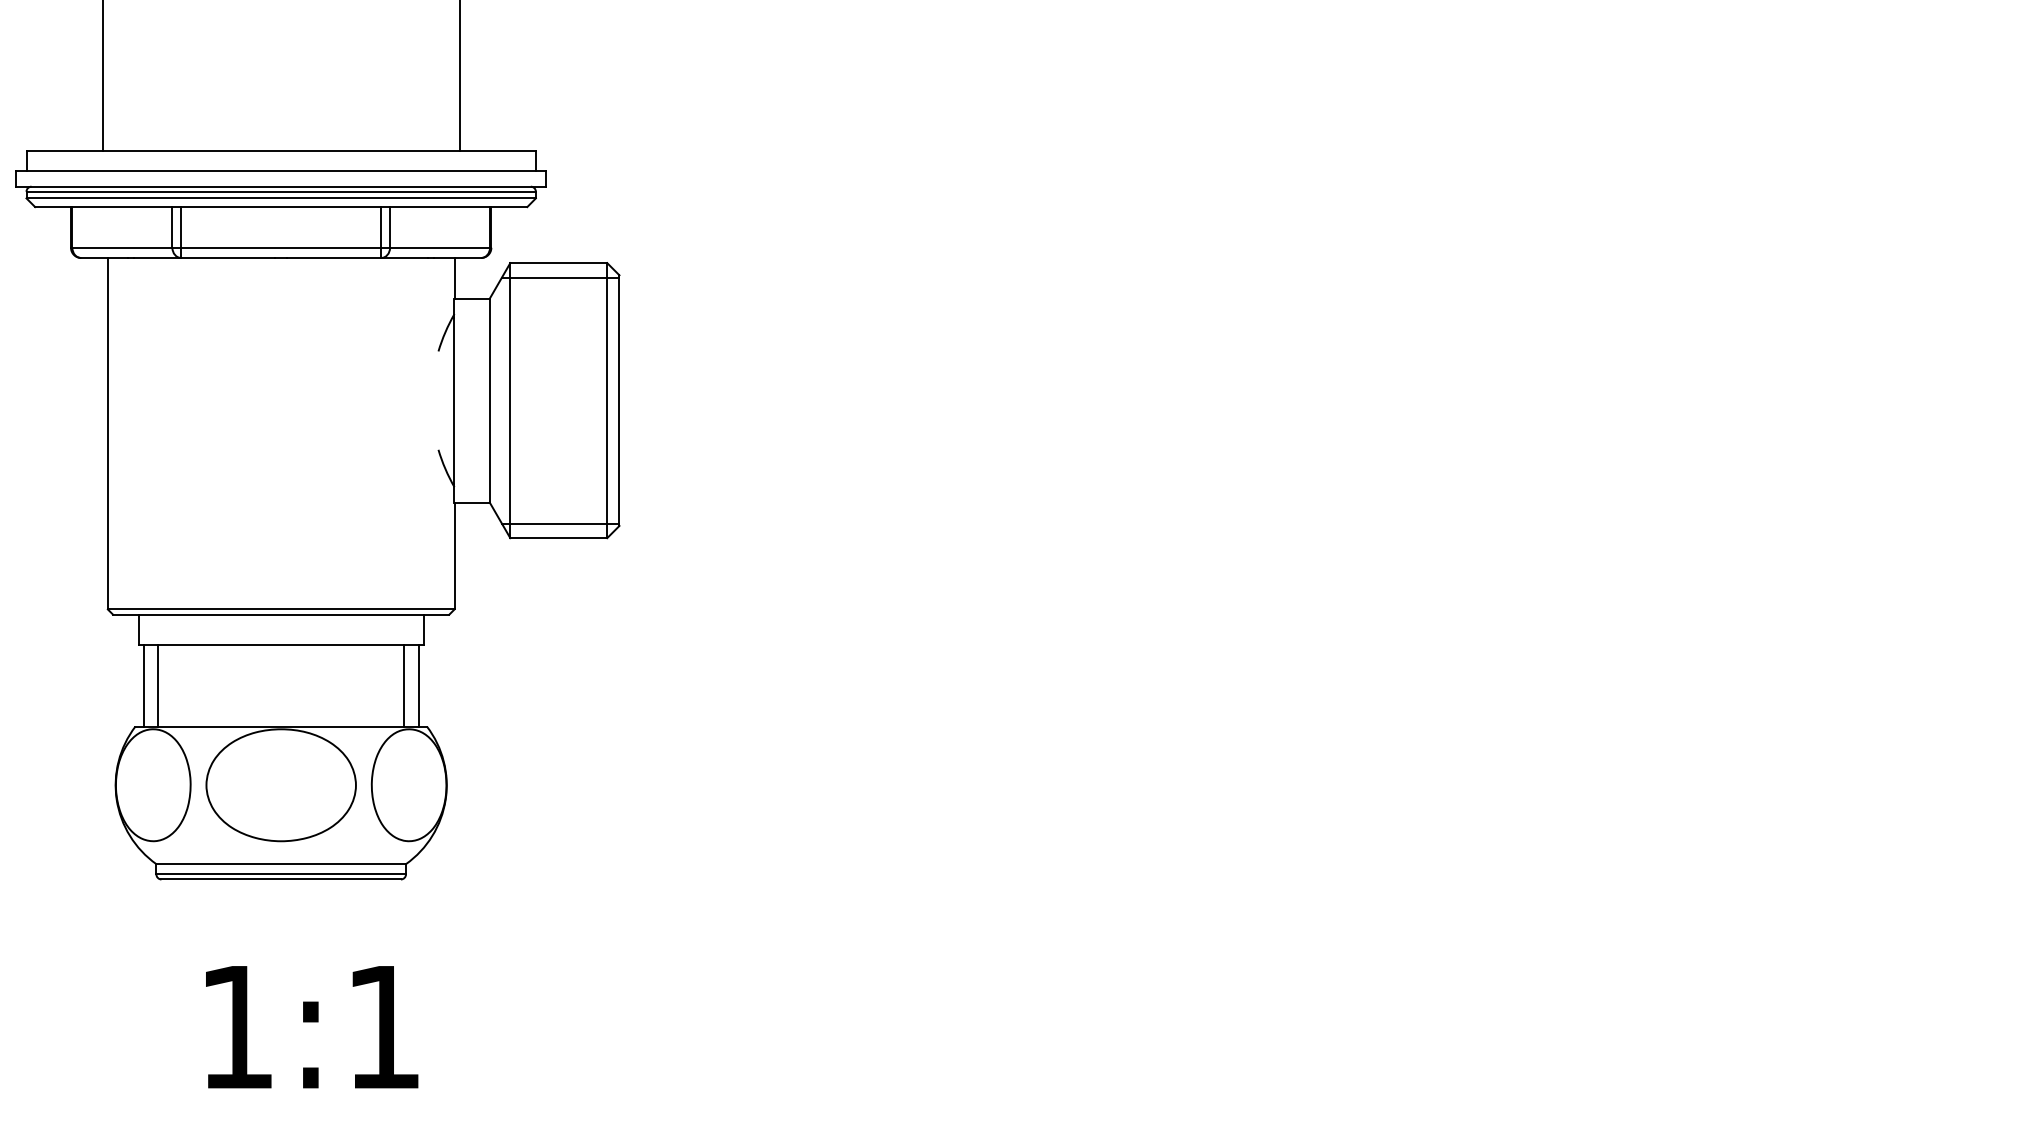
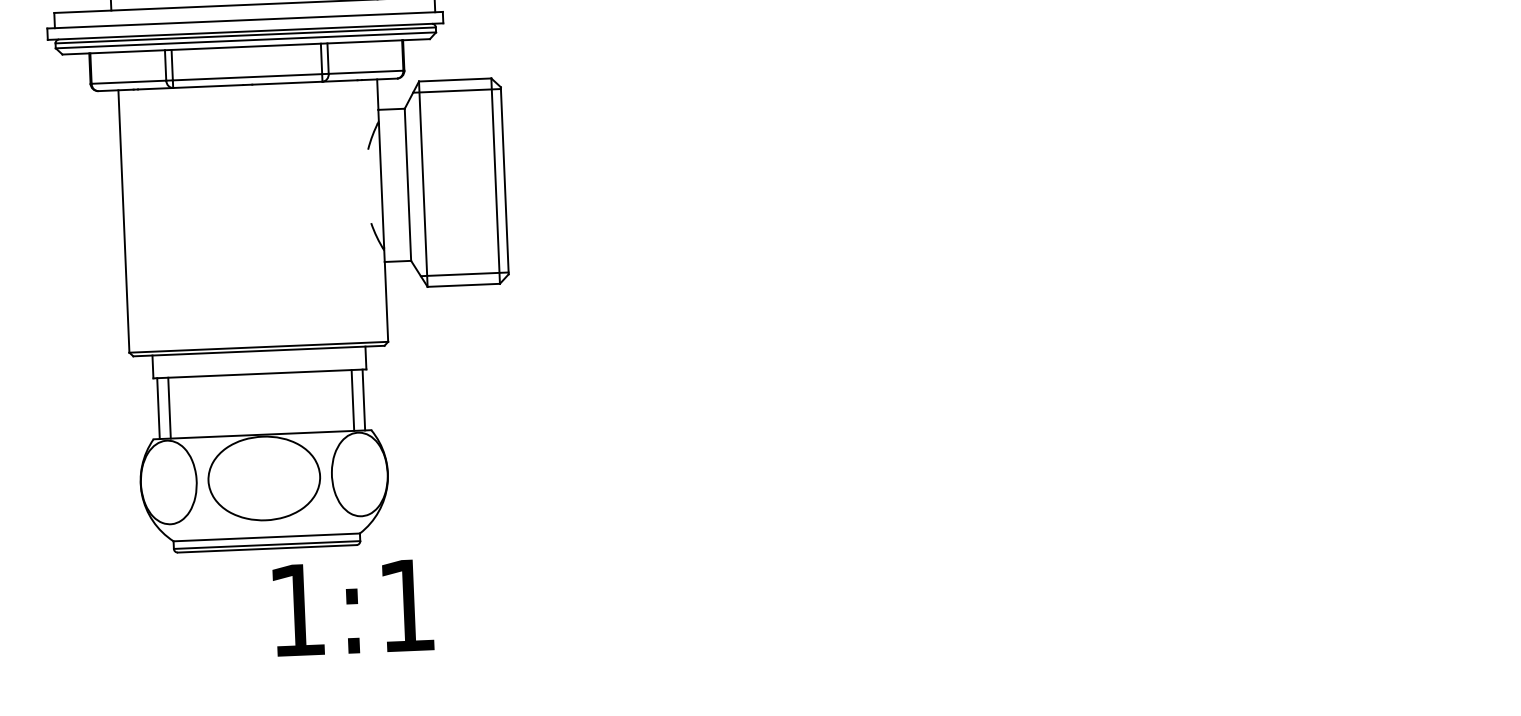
text: (312, 1027) -> (353, 608), moved

